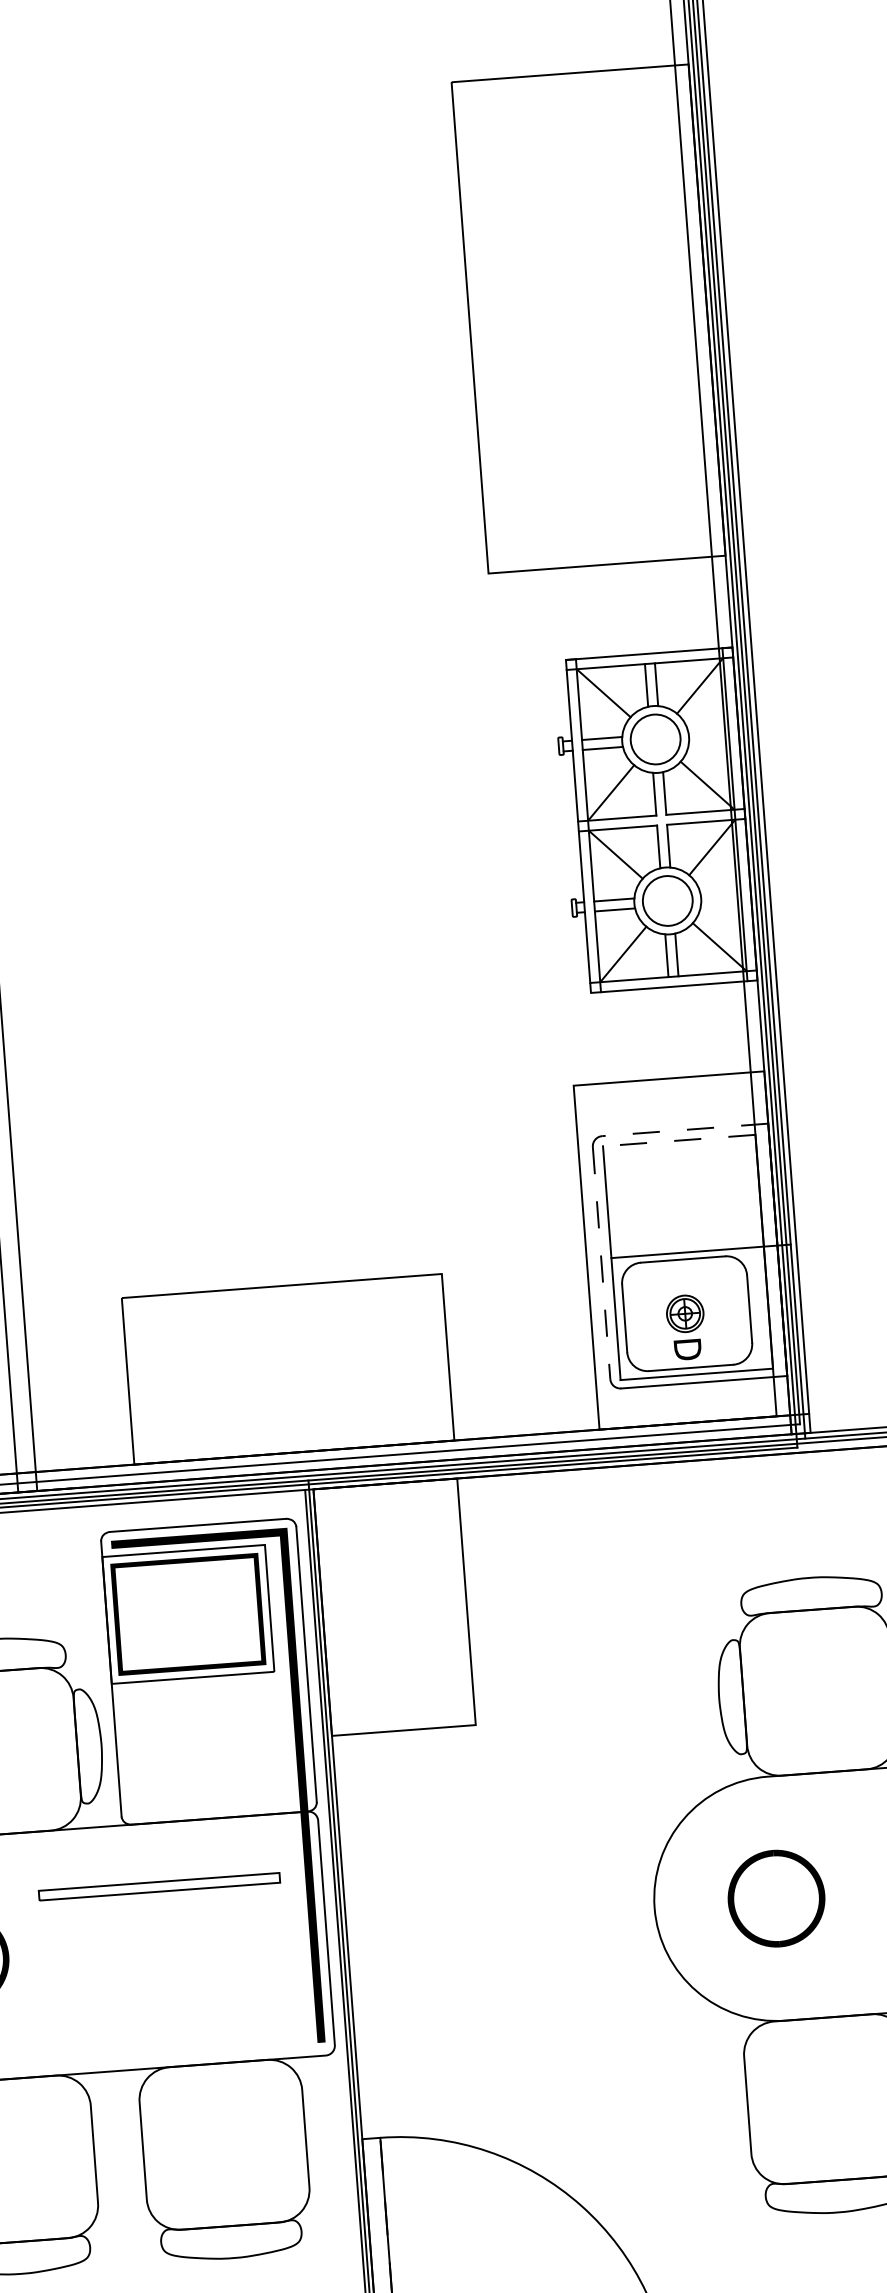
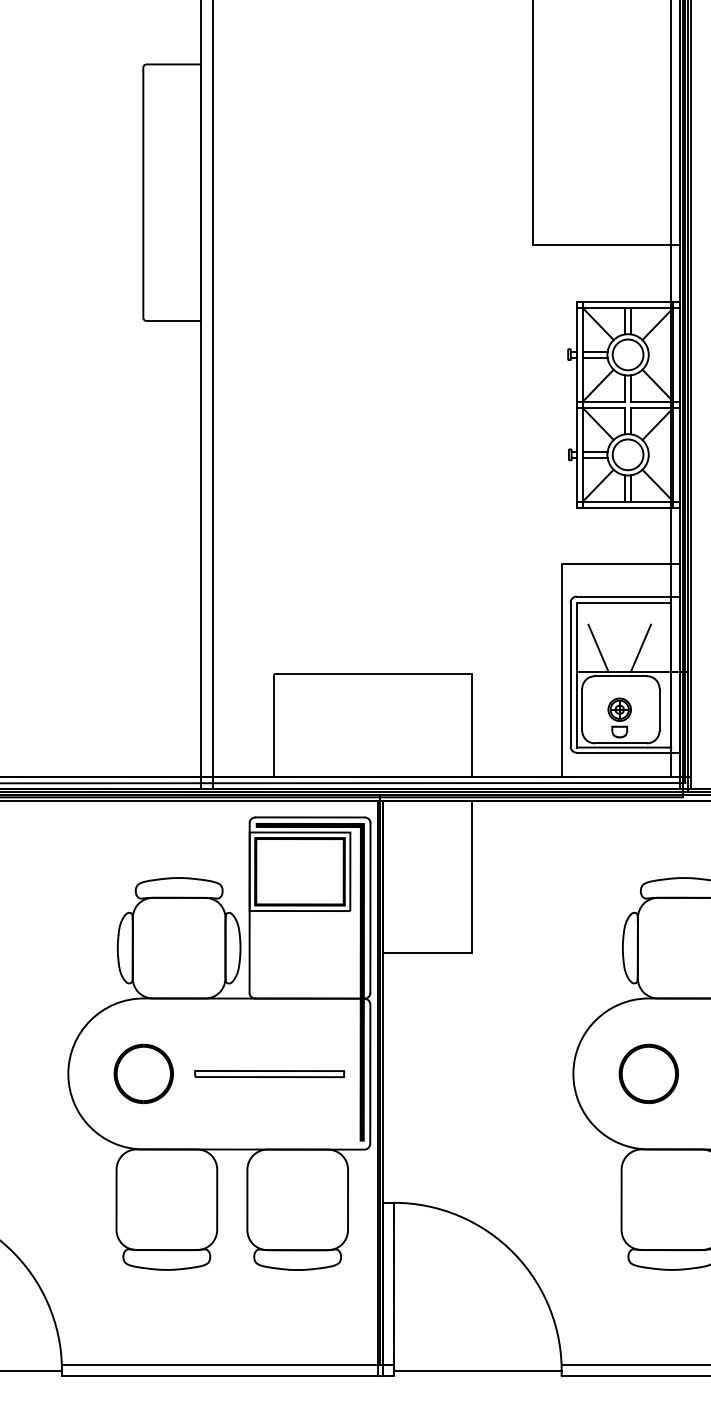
line: (684, 1129) -> (627, 596), dashed -> solid
line: (678, 1140) -> (623, 602), dashed -> solid
line: (711, 1212) -> (640, 648), added
line: (643, 1217) -> (598, 648), added
line: (601, 1262) -> (570, 674), dashed -> solid
part: (159, 1885) -> (269, 1073), moved

